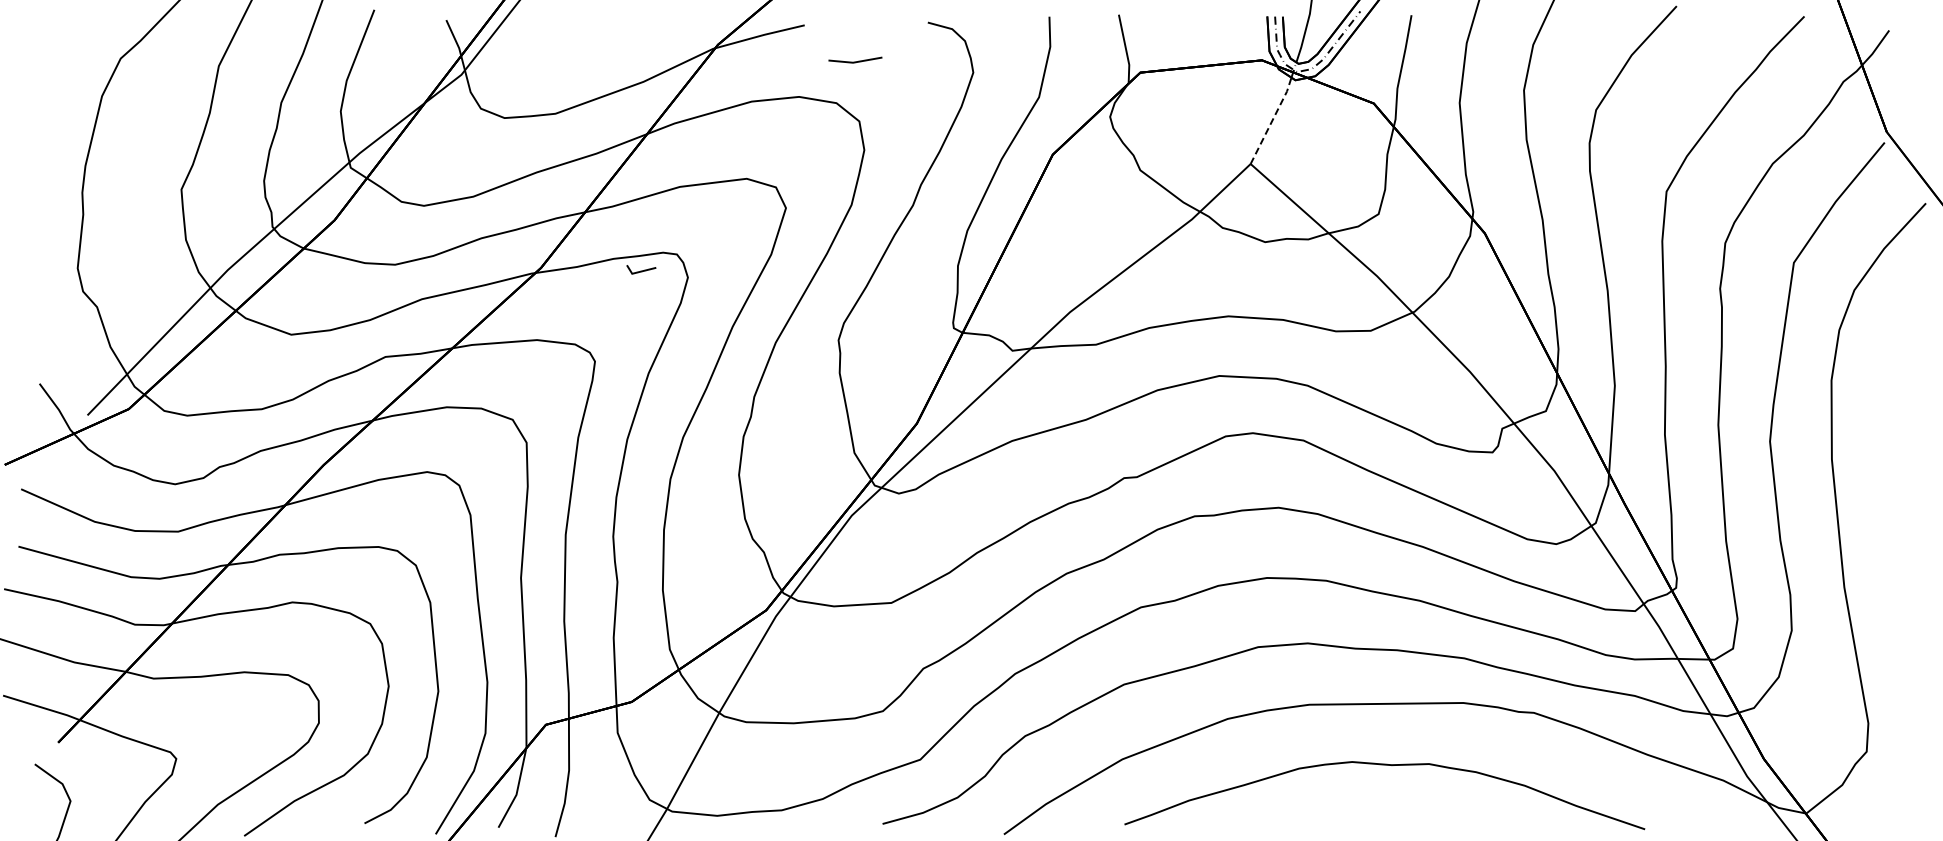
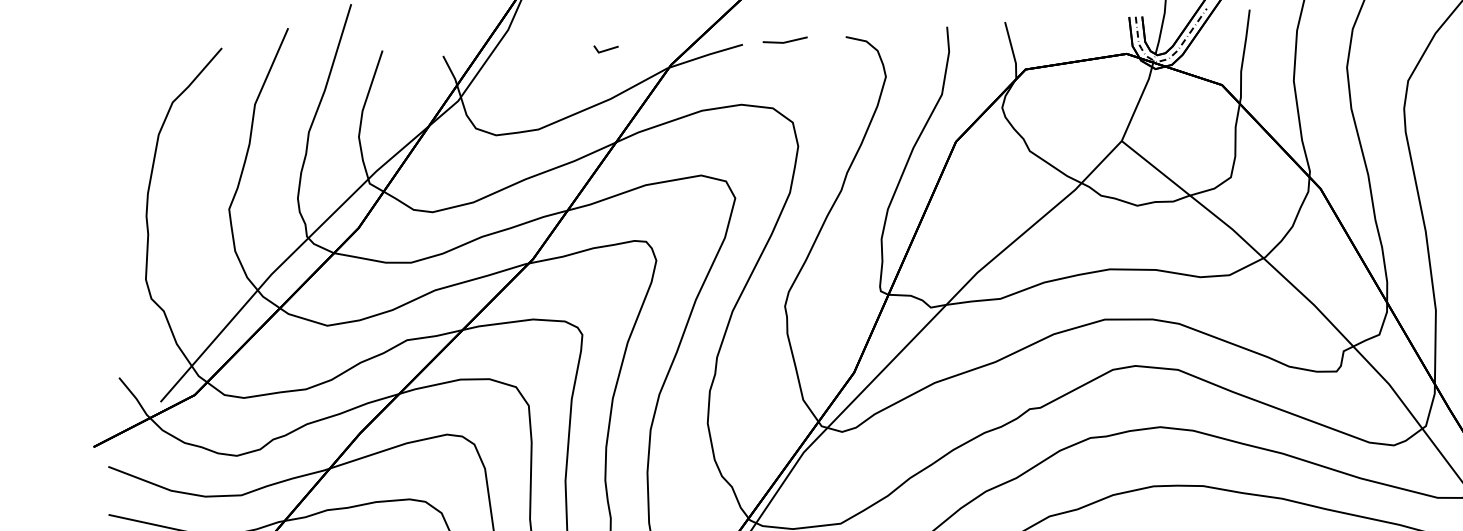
line: (855, 61) -> (785, 41), moved
line: (1272, 120) -> (1138, 103), dashed -> solid
line: (641, 270) -> (606, 49), moved

